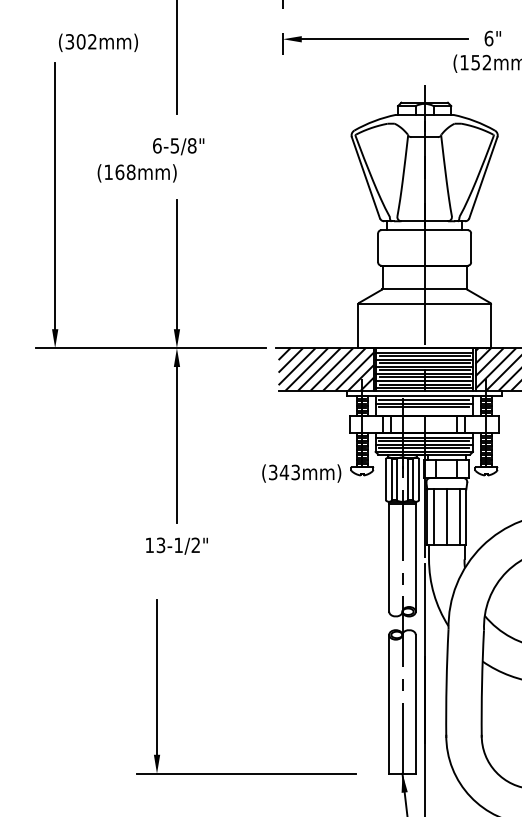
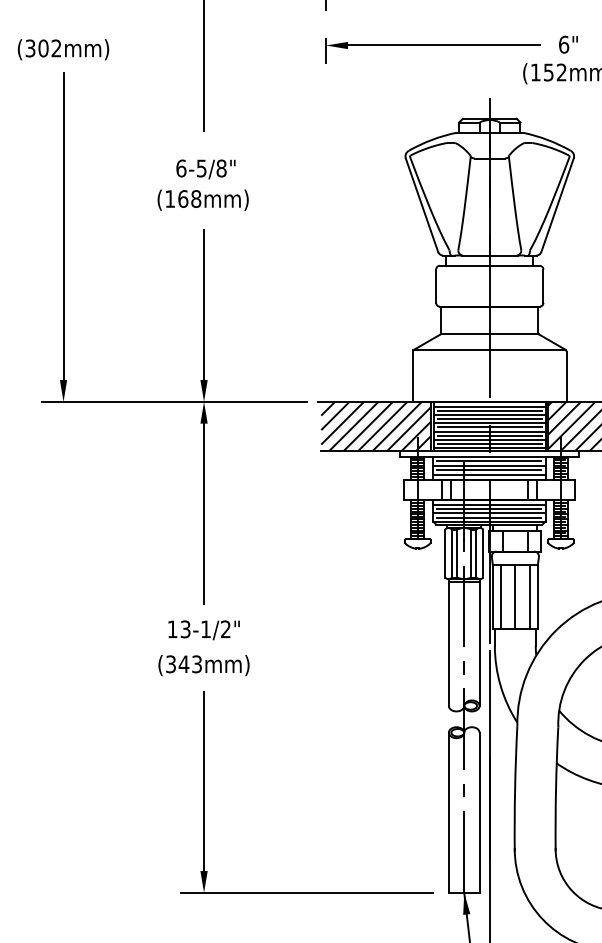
text: (98, 42) -> (63, 49), moved
text: (136, 172) -> (202, 199), moved
line: (424, 411) -> (489, 474), added
text: (301, 473) -> (203, 665), moved
part: (245, 773) -> (306, 892), moved

